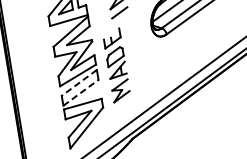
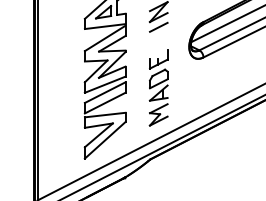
part: (116, 65) -> (158, 87), moved
line: (79, 82) -> (105, 92), dashed -> solid
line: (81, 93) -> (105, 103), dashed -> solid

